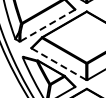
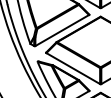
line: (48, 25) -> (62, 30), dashed -> solid
line: (59, 64) -> (73, 68), dashed -> solid

